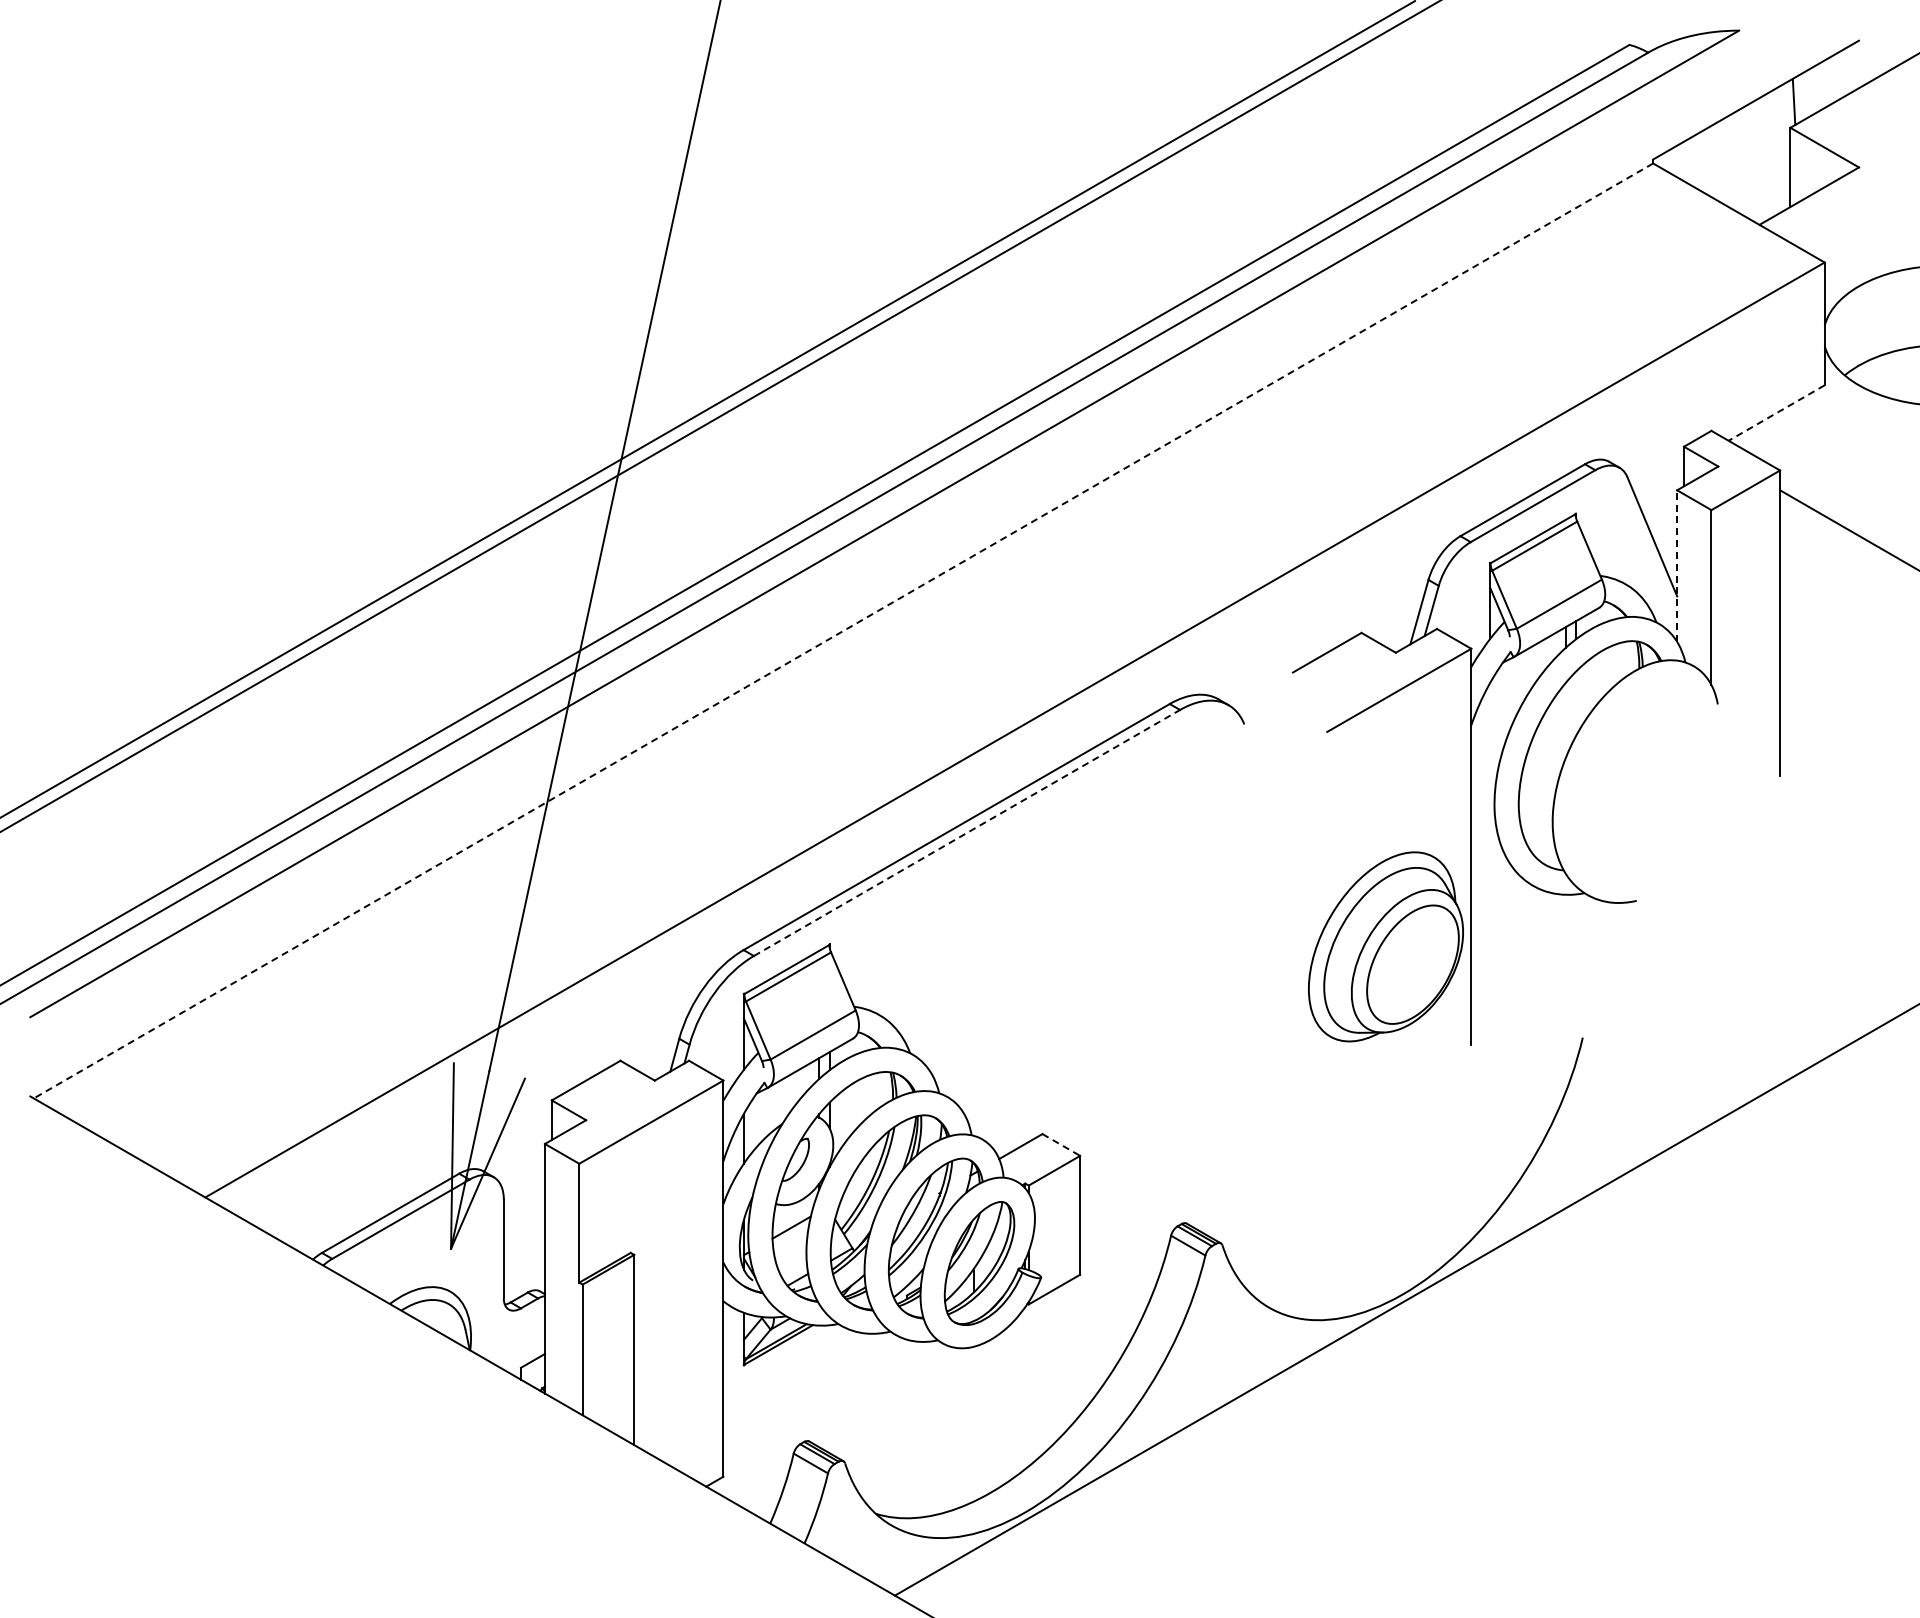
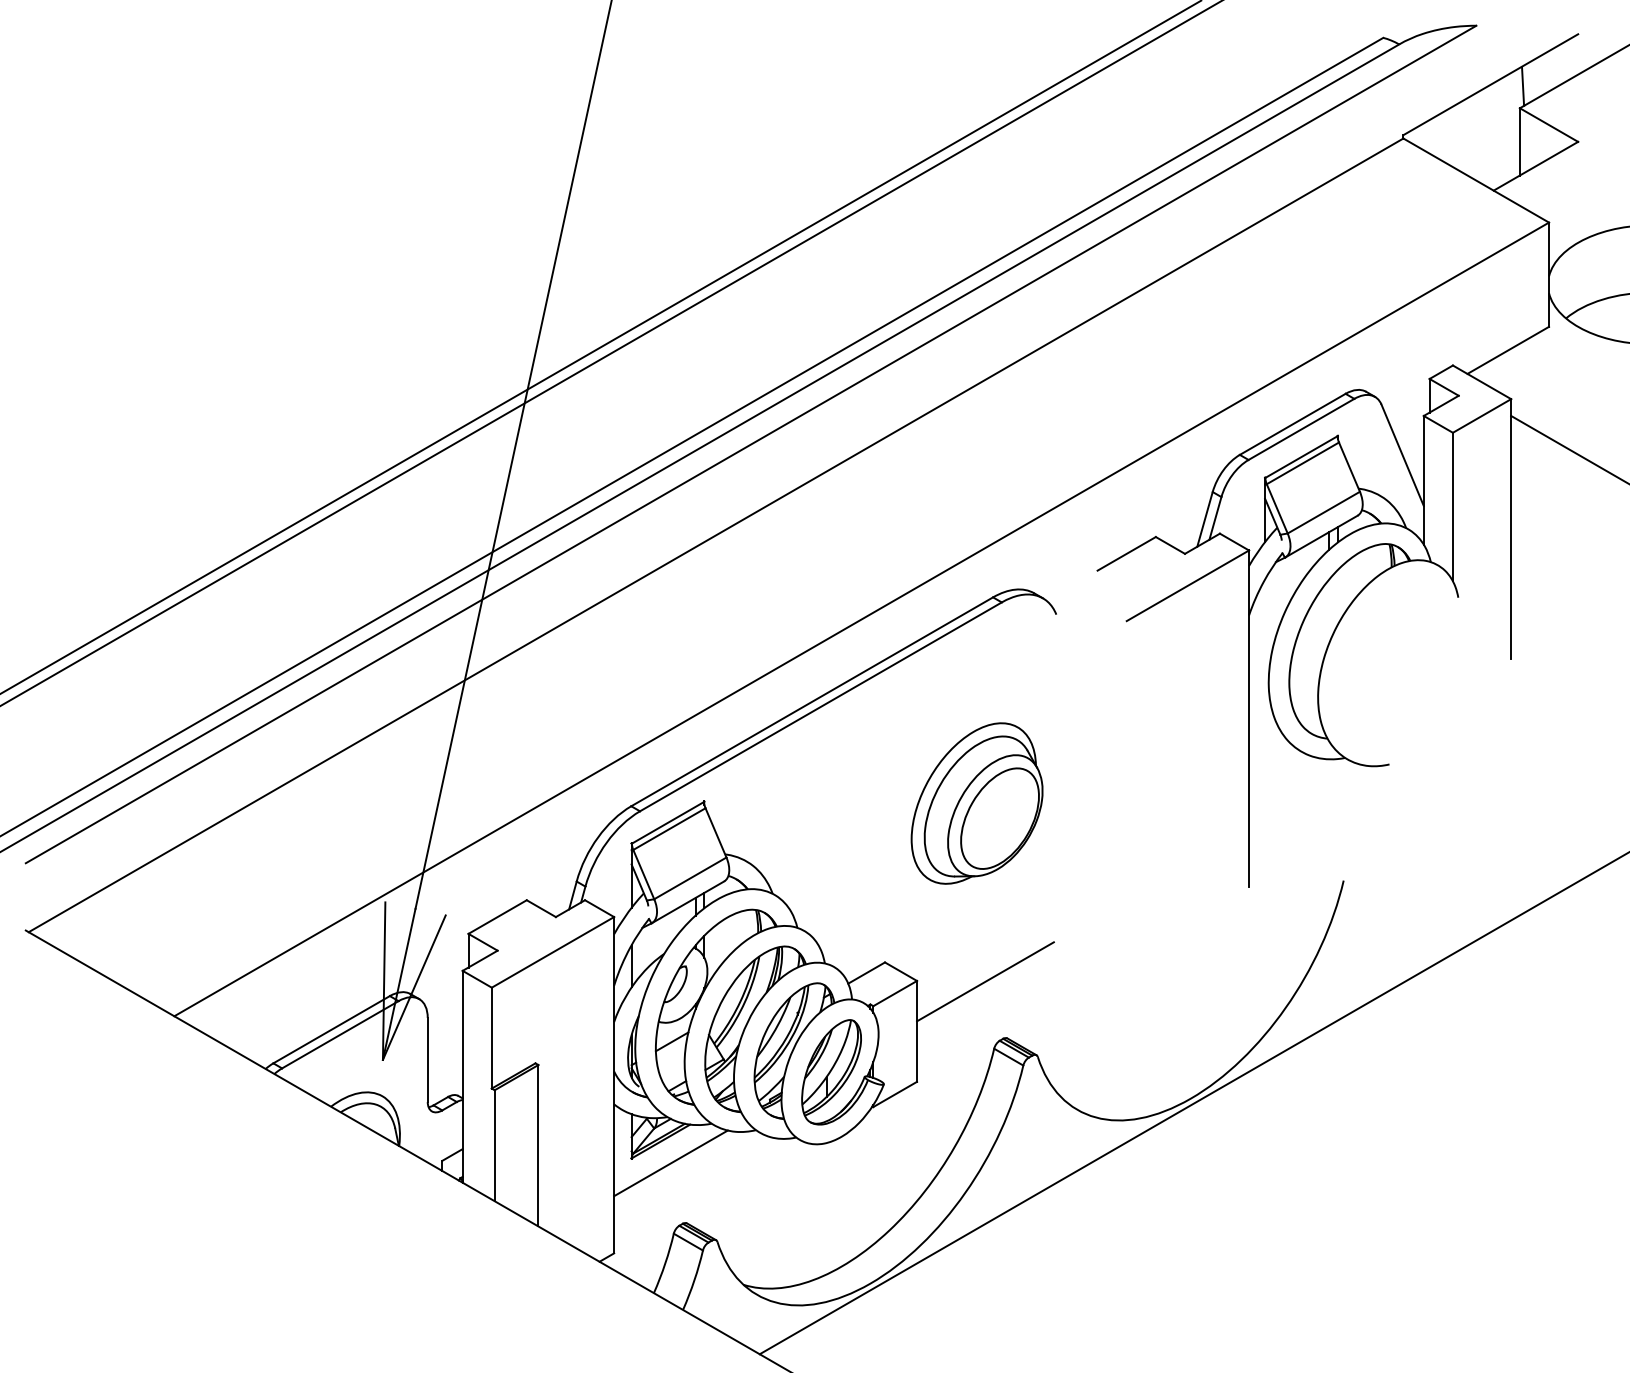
line: (1776, 413) -> (1508, 350), dashed -> solid
line: (1677, 566) -> (1424, 480), dashed -> solid
line: (843, 630) -> (716, 534), dashed -> solid
line: (967, 832) -> (821, 706), dashed -> solid
part: (1385, 946) -> (976, 803), moved
line: (1061, 1144) -> (901, 971), dashed -> solid
line: (1160, 1156) -> (985, 981), added
line: (790, 1370) -> (671, 1163), added

